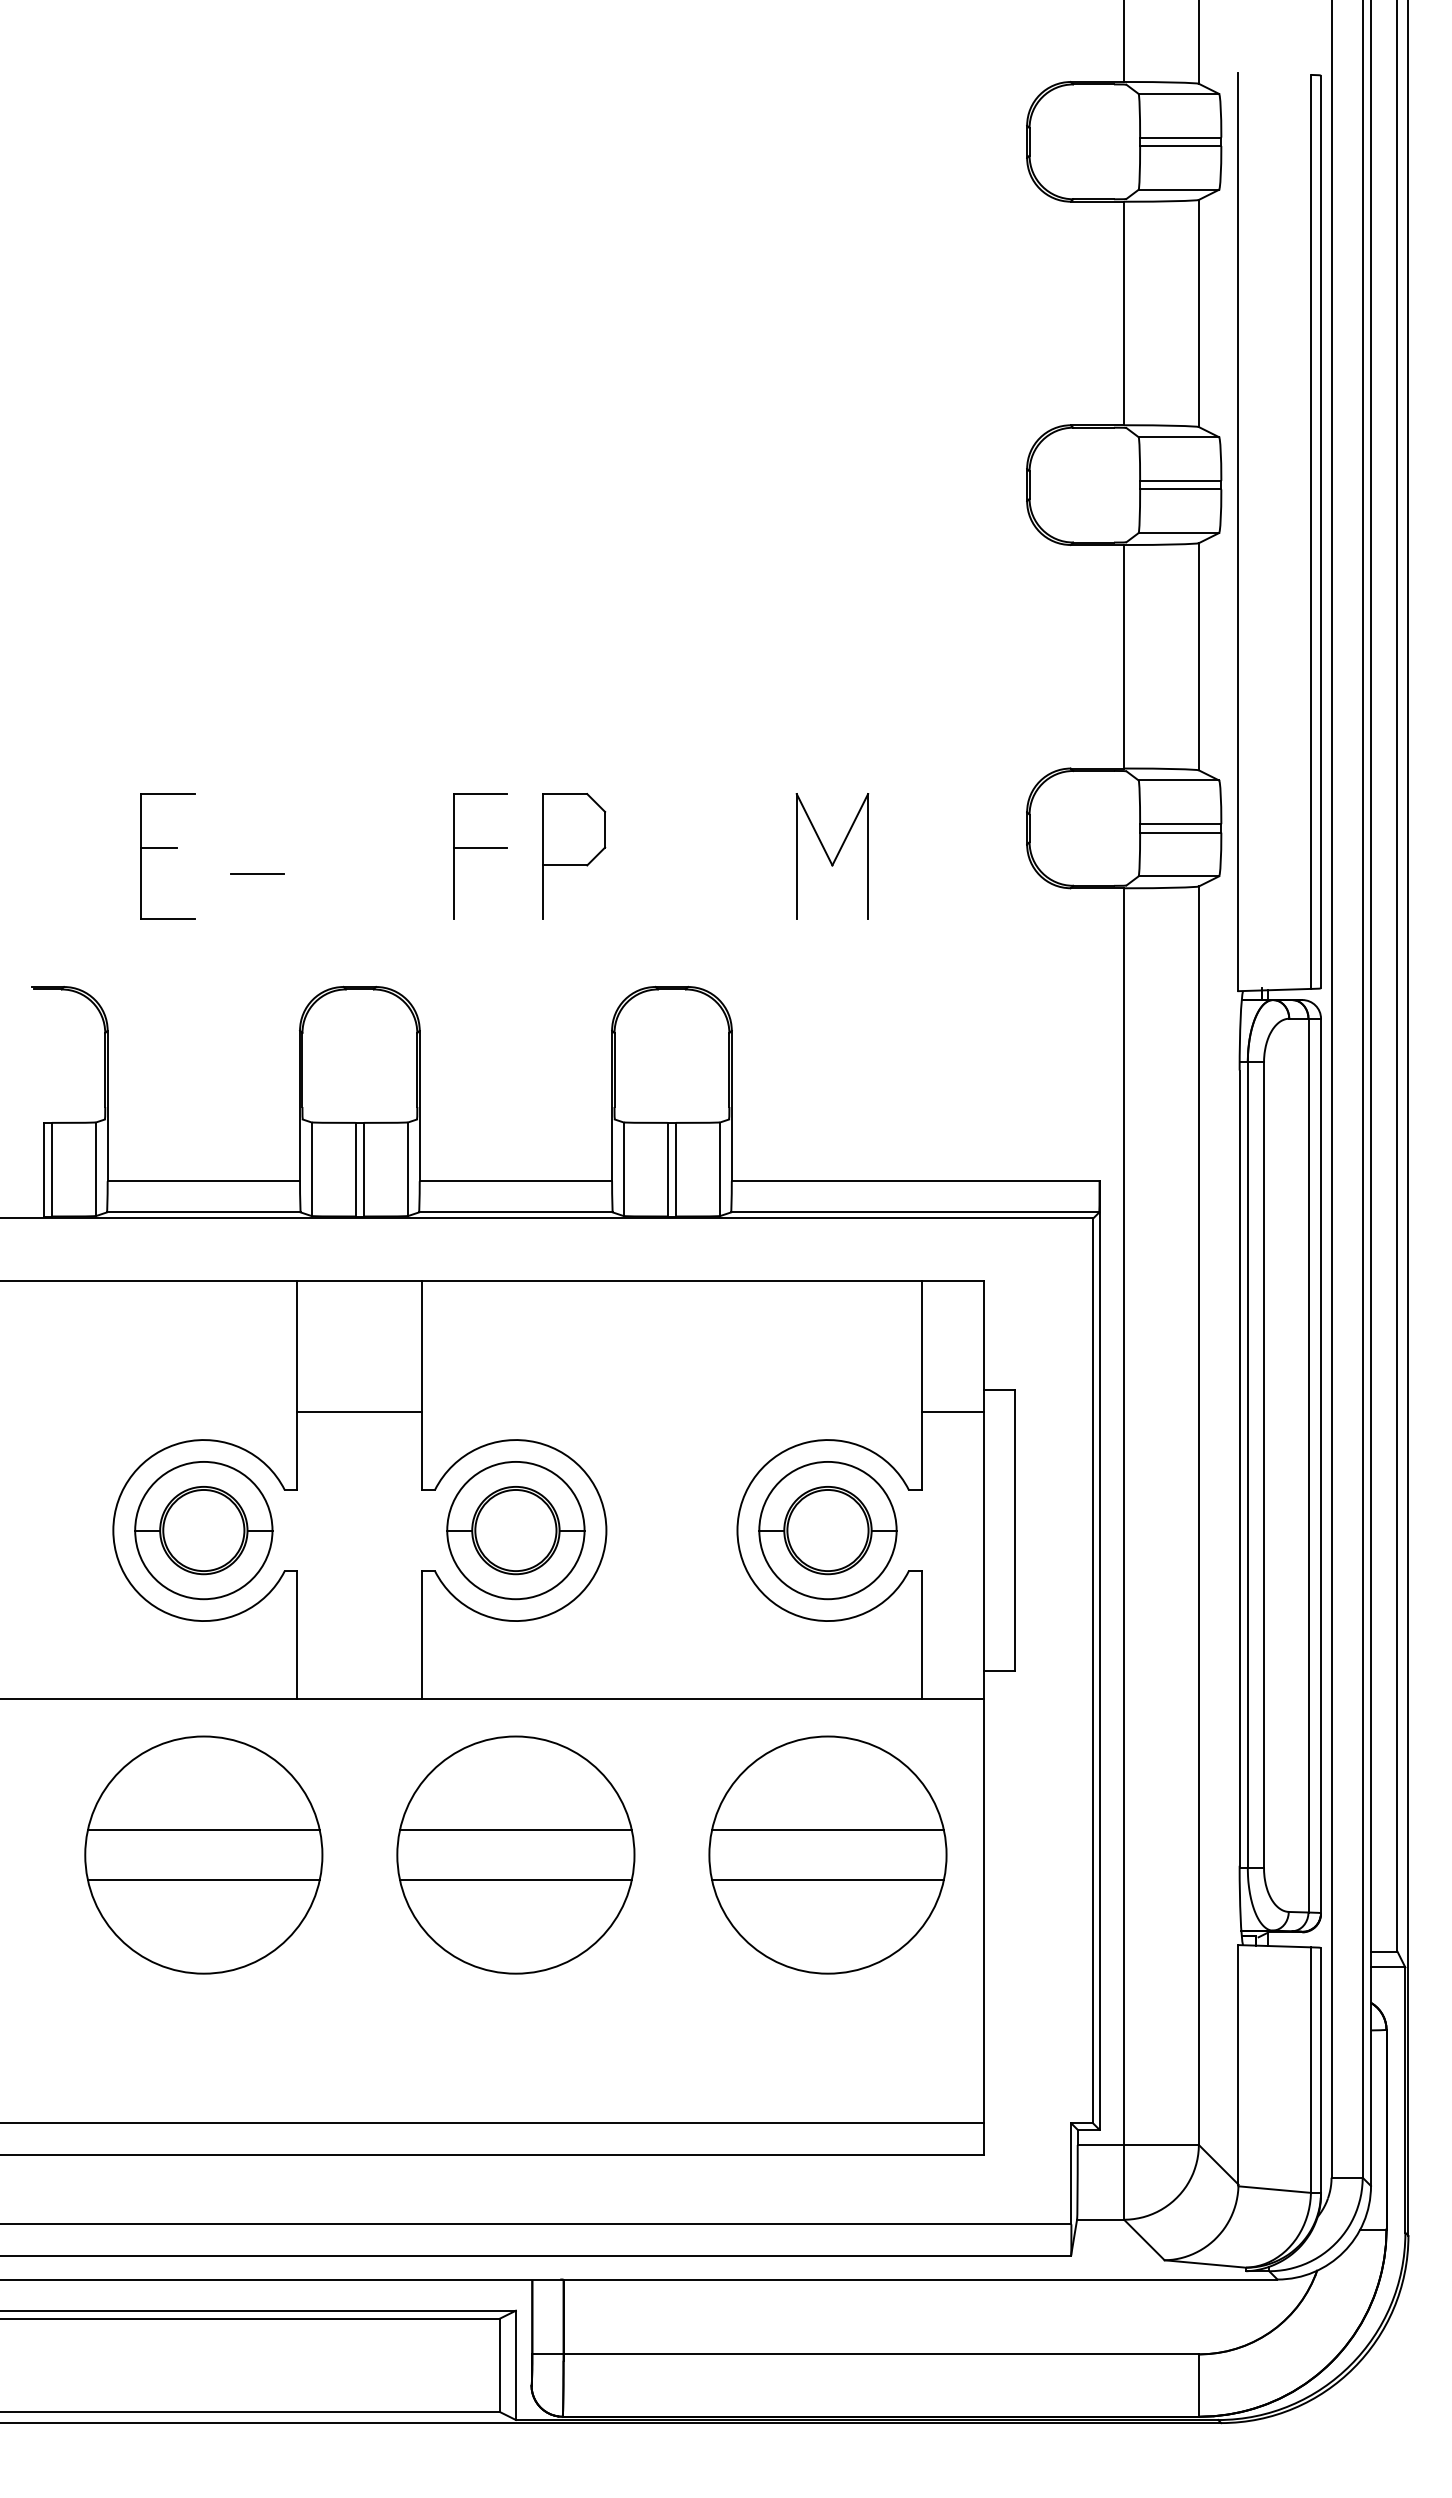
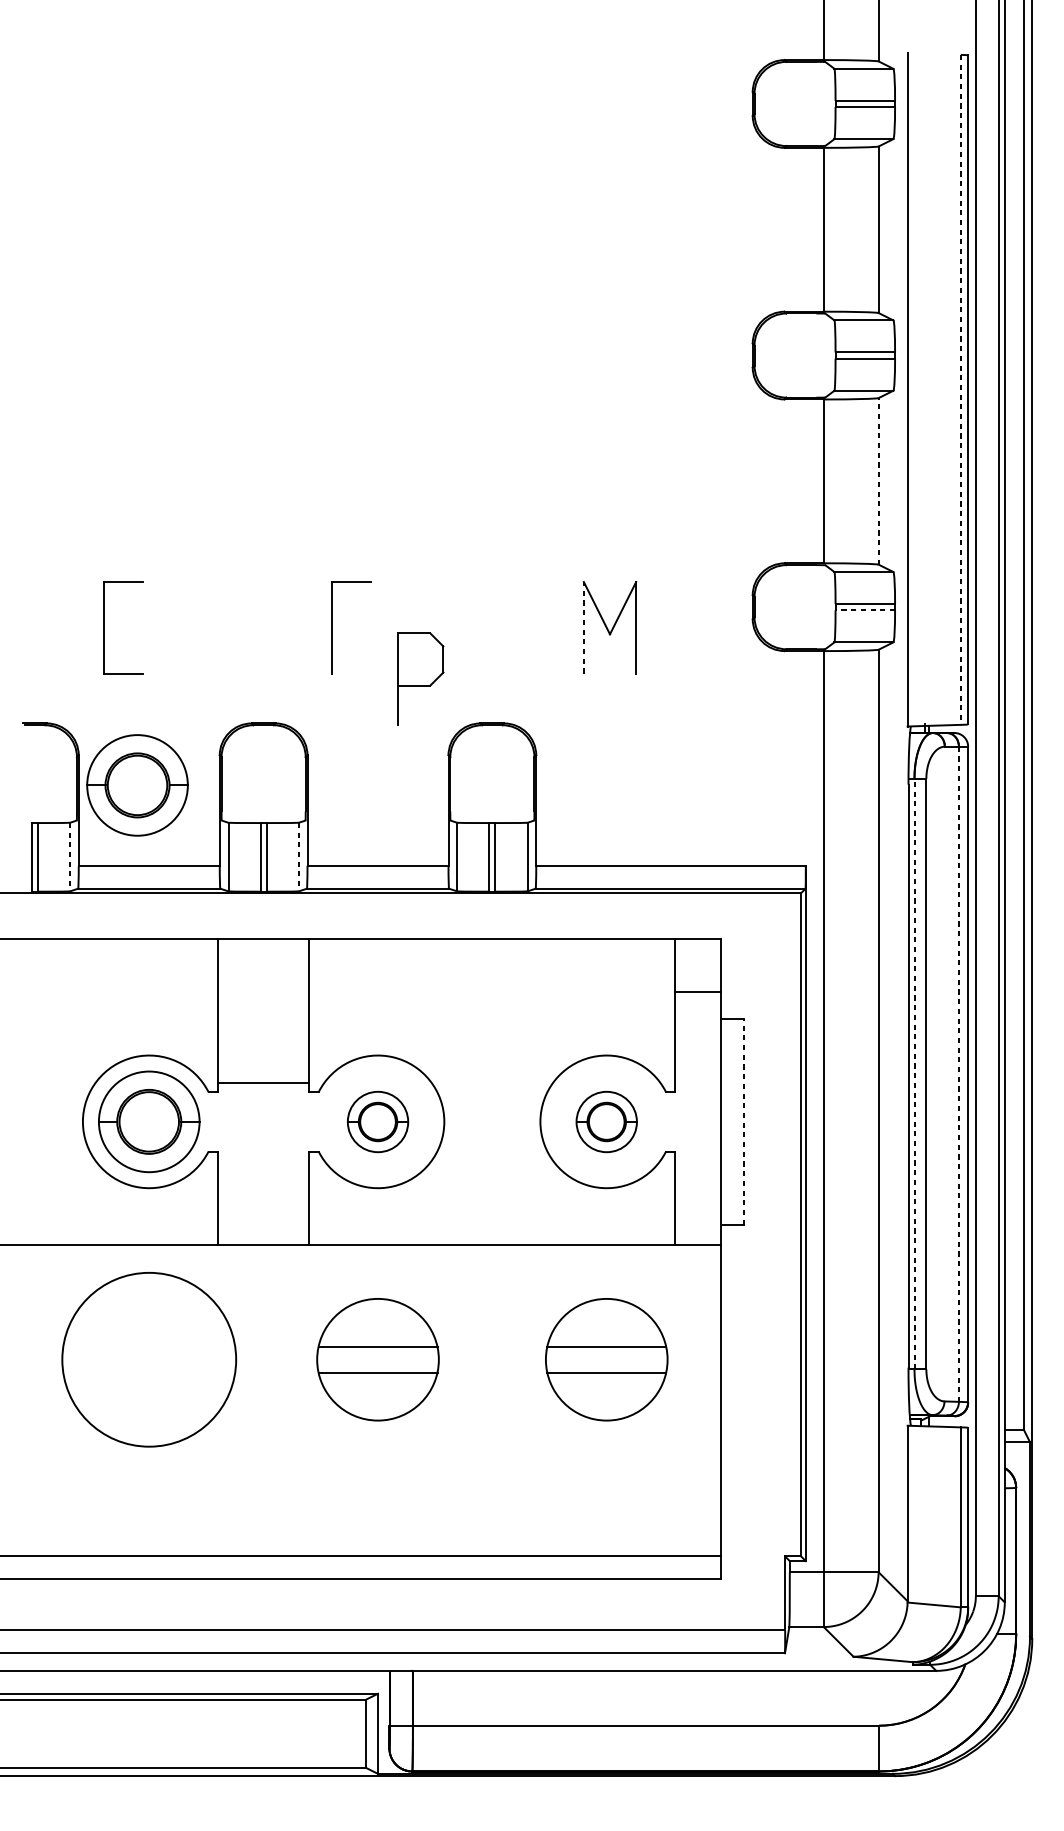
line: (1310, 531) -> (960, 389), solid -> dashed
line: (1198, 656) -> (878, 481), solid -> dashed
line: (1180, 832) -> (865, 610), solid -> dashed
line: (159, 847) -> (116, 621), removed
line: (479, 847) -> (351, 621), removed
line: (796, 855) -> (583, 627), solid -> dashed
part: (574, 856) -> (420, 679), moved
line: (257, 874) -> (188, 640), removed
part: (187, 1071) -> (137, 785), added
line: (95, 1169) -> (69, 857), solid -> dashed
line: (407, 1169) -> (298, 857), solid -> dashed
line: (359, 1411) -> (263, 1082), moved
line: (952, 1411) -> (698, 991), moved
line: (1247, 1465) -> (914, 1074), solid -> dashed
line: (1308, 1465) -> (958, 1074), solid -> dashed
part: (515, 1530) -> (377, 1121), size x0.6
part: (827, 1530) -> (606, 1121), size x0.6
line: (1015, 1530) -> (744, 1121), solid -> dashed
line: (203, 1830) -> (149, 1341), removed
part: (515, 1854) -> (377, 1359), size x0.7
part: (827, 1854) -> (606, 1359), size x0.7
line: (203, 1880) -> (149, 1378), removed

